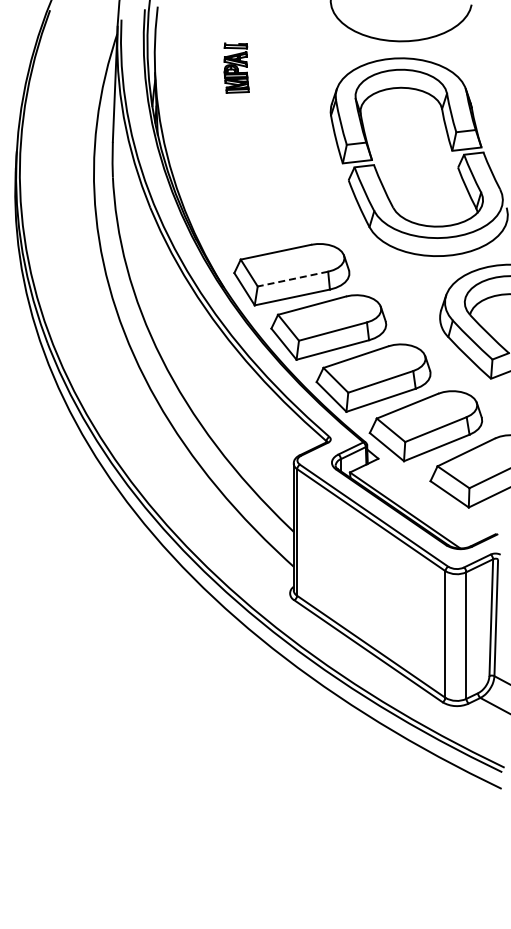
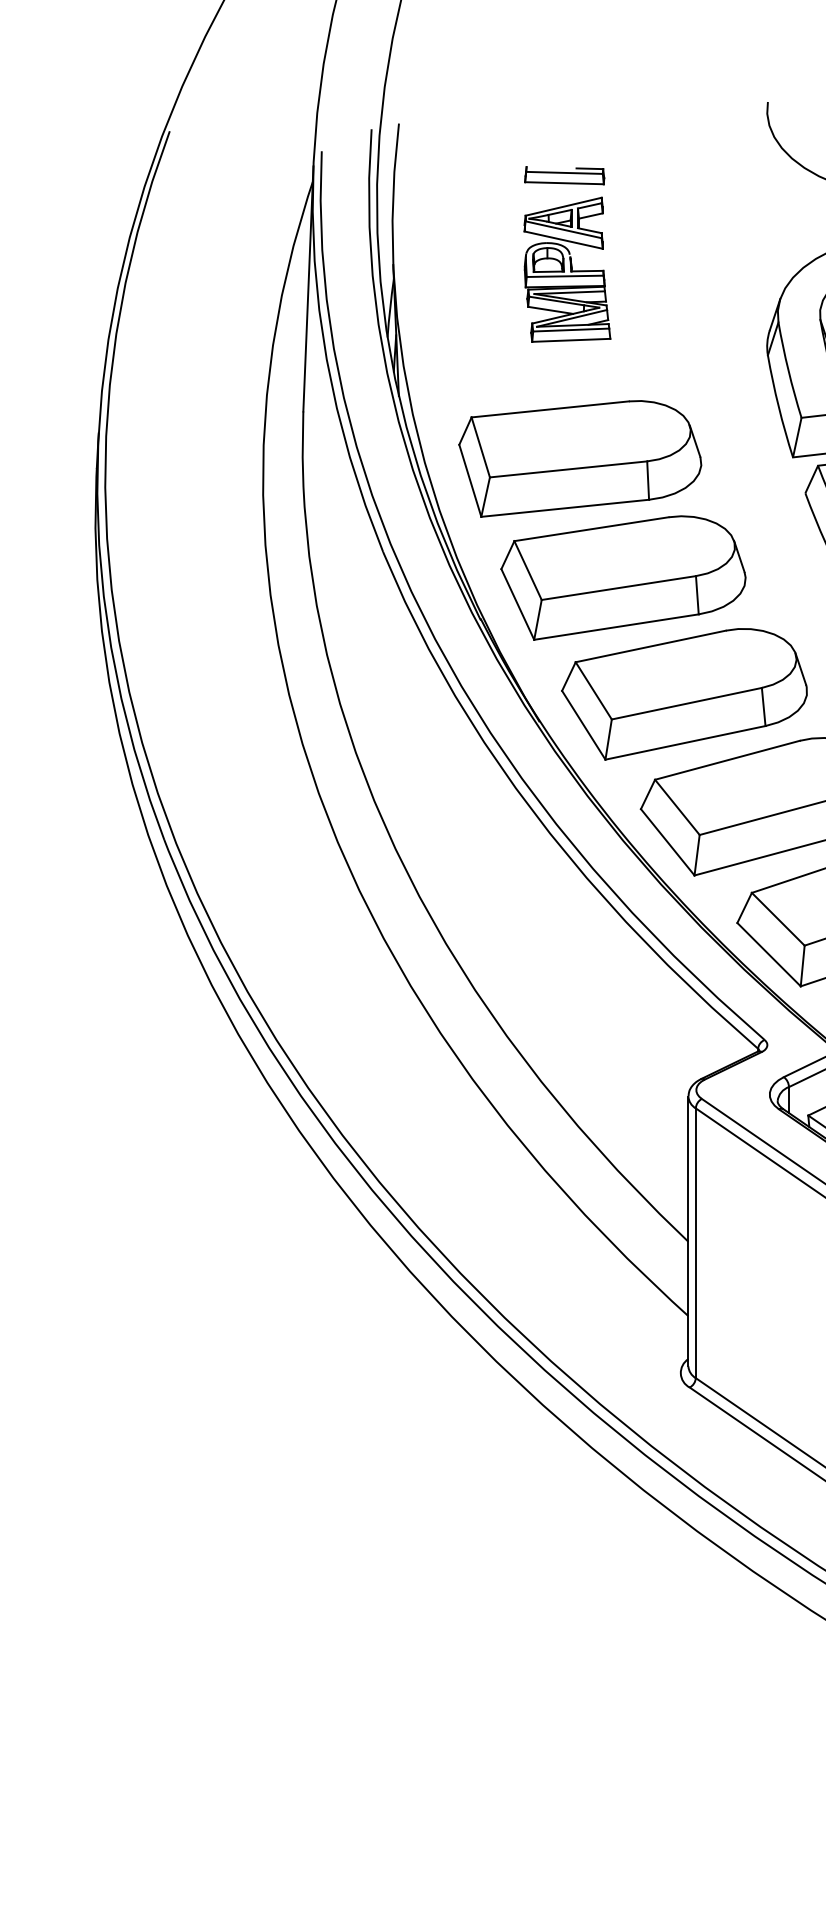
part: (236, 68) -> (566, 255), size x1.67
part: (253, 193) -> (602, 521), added
line: (292, 279) -> (685, 704), dashed -> solid

